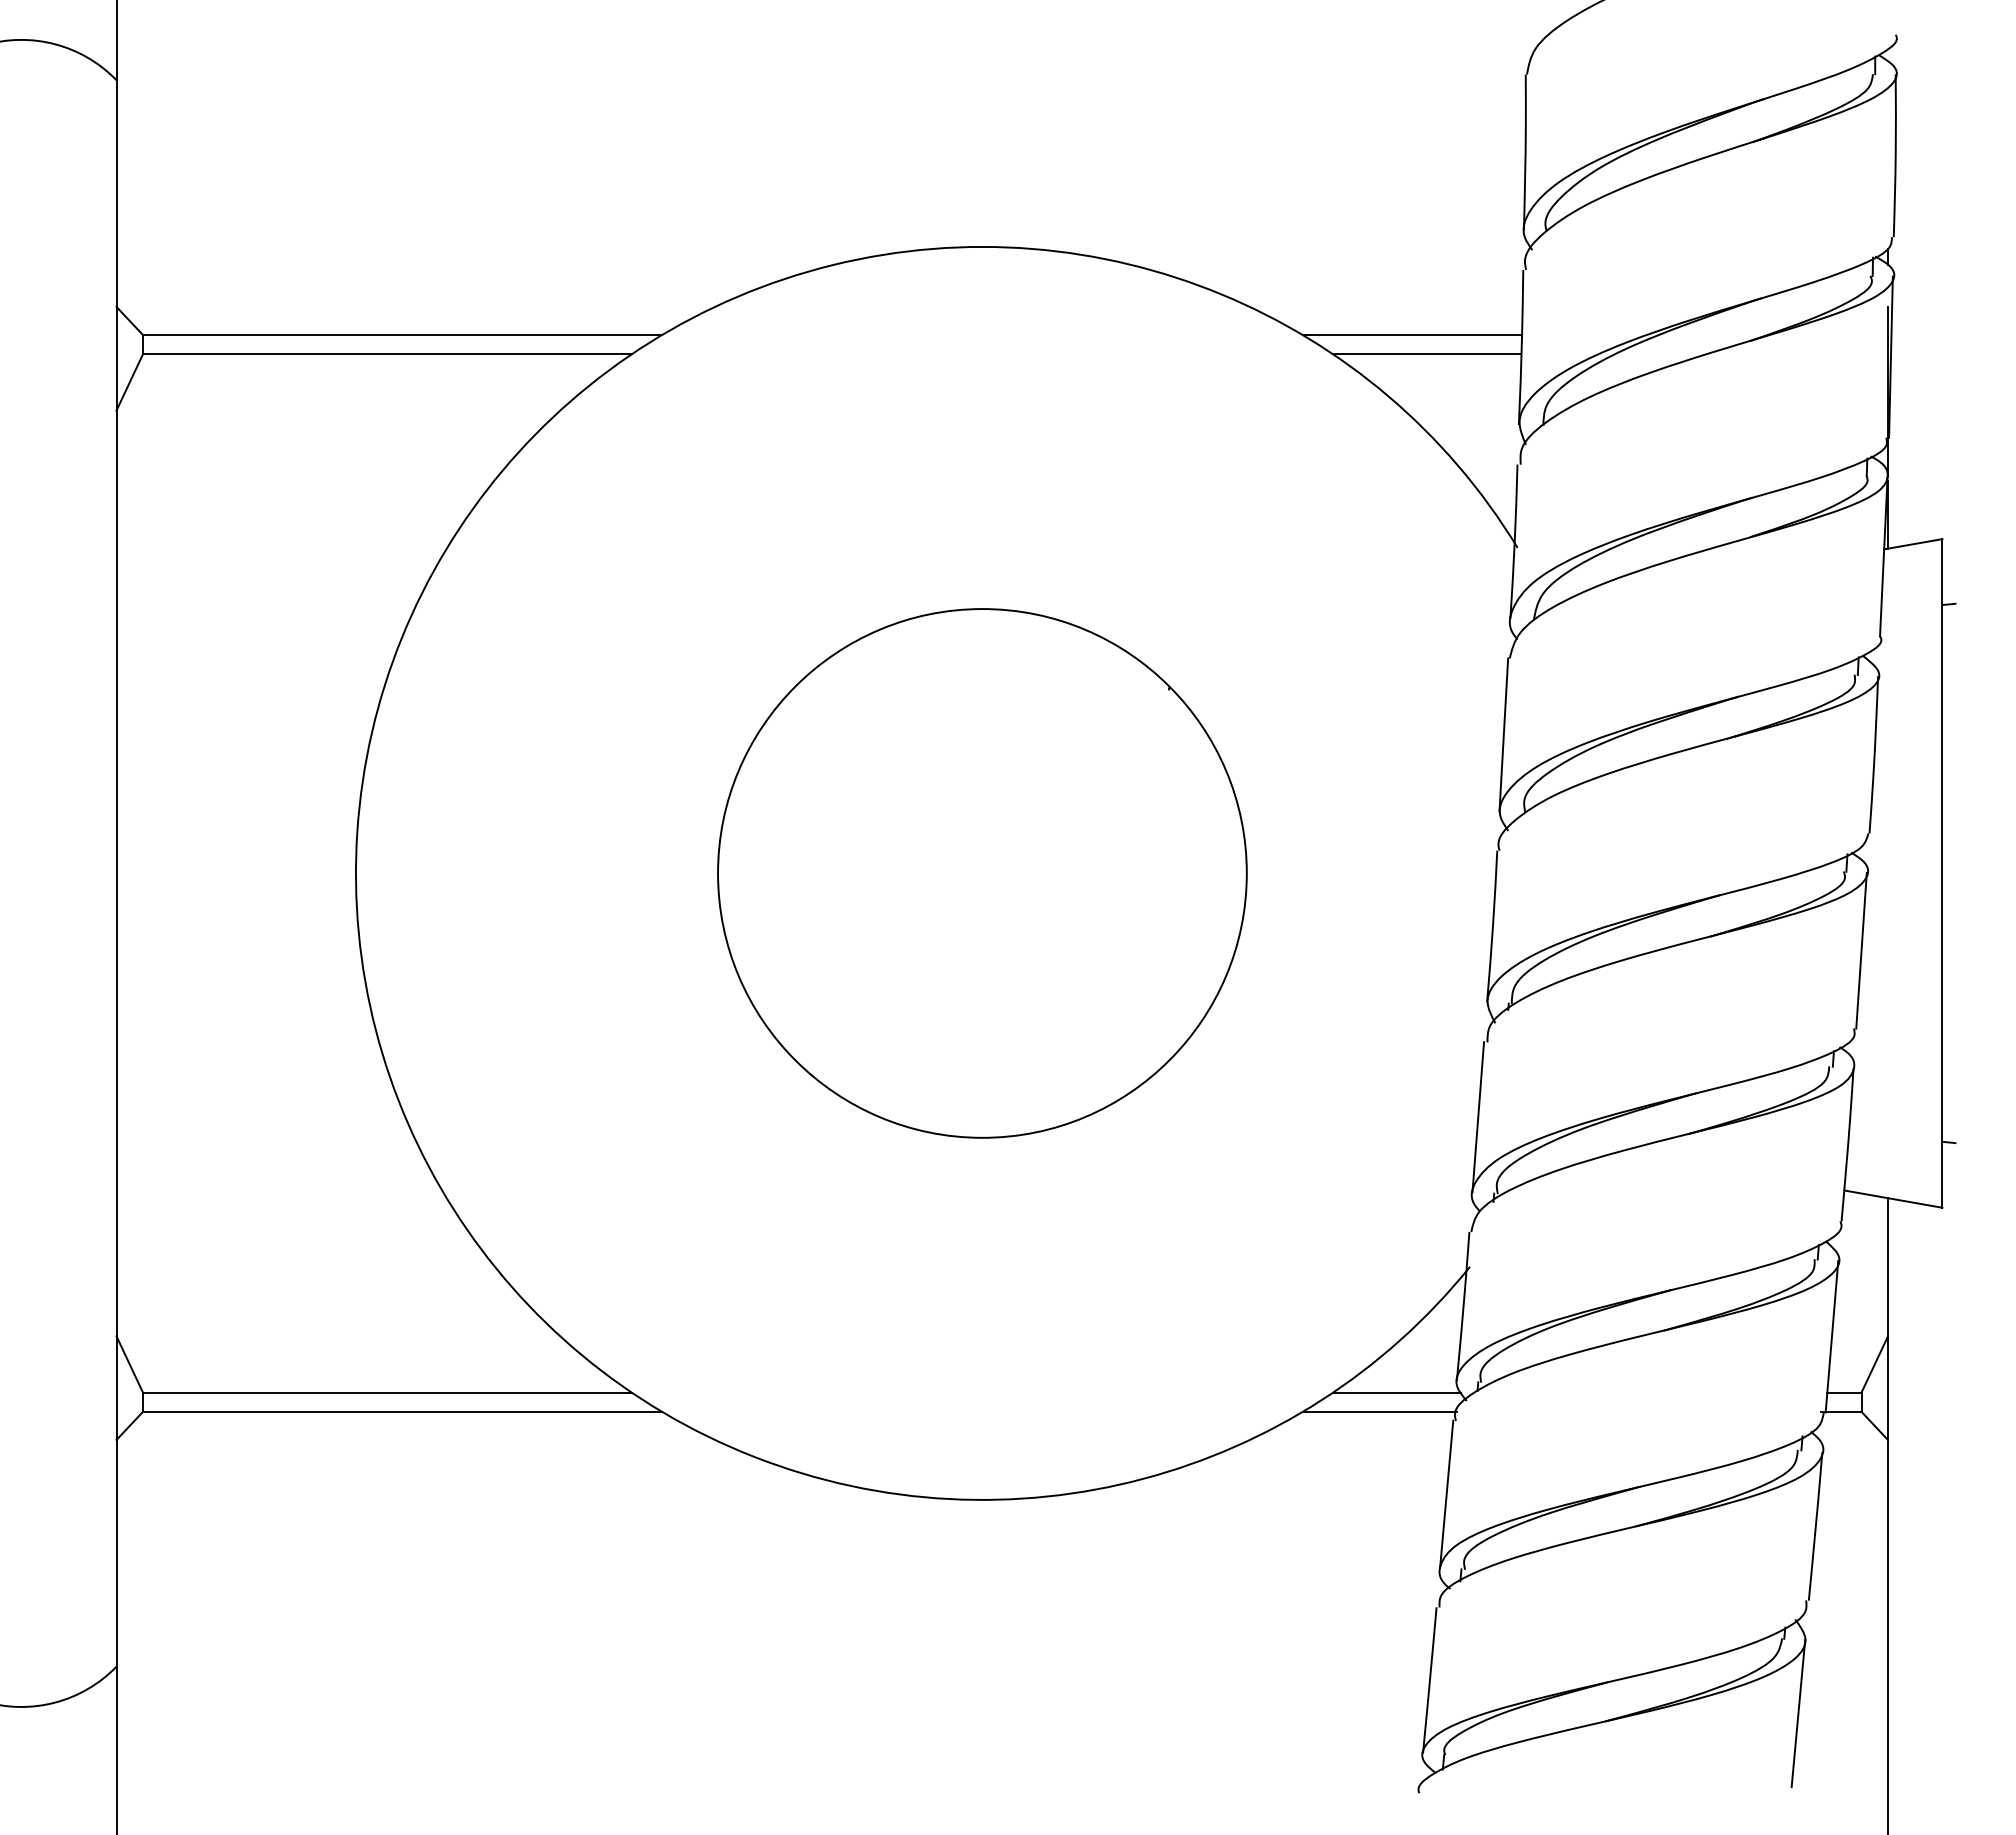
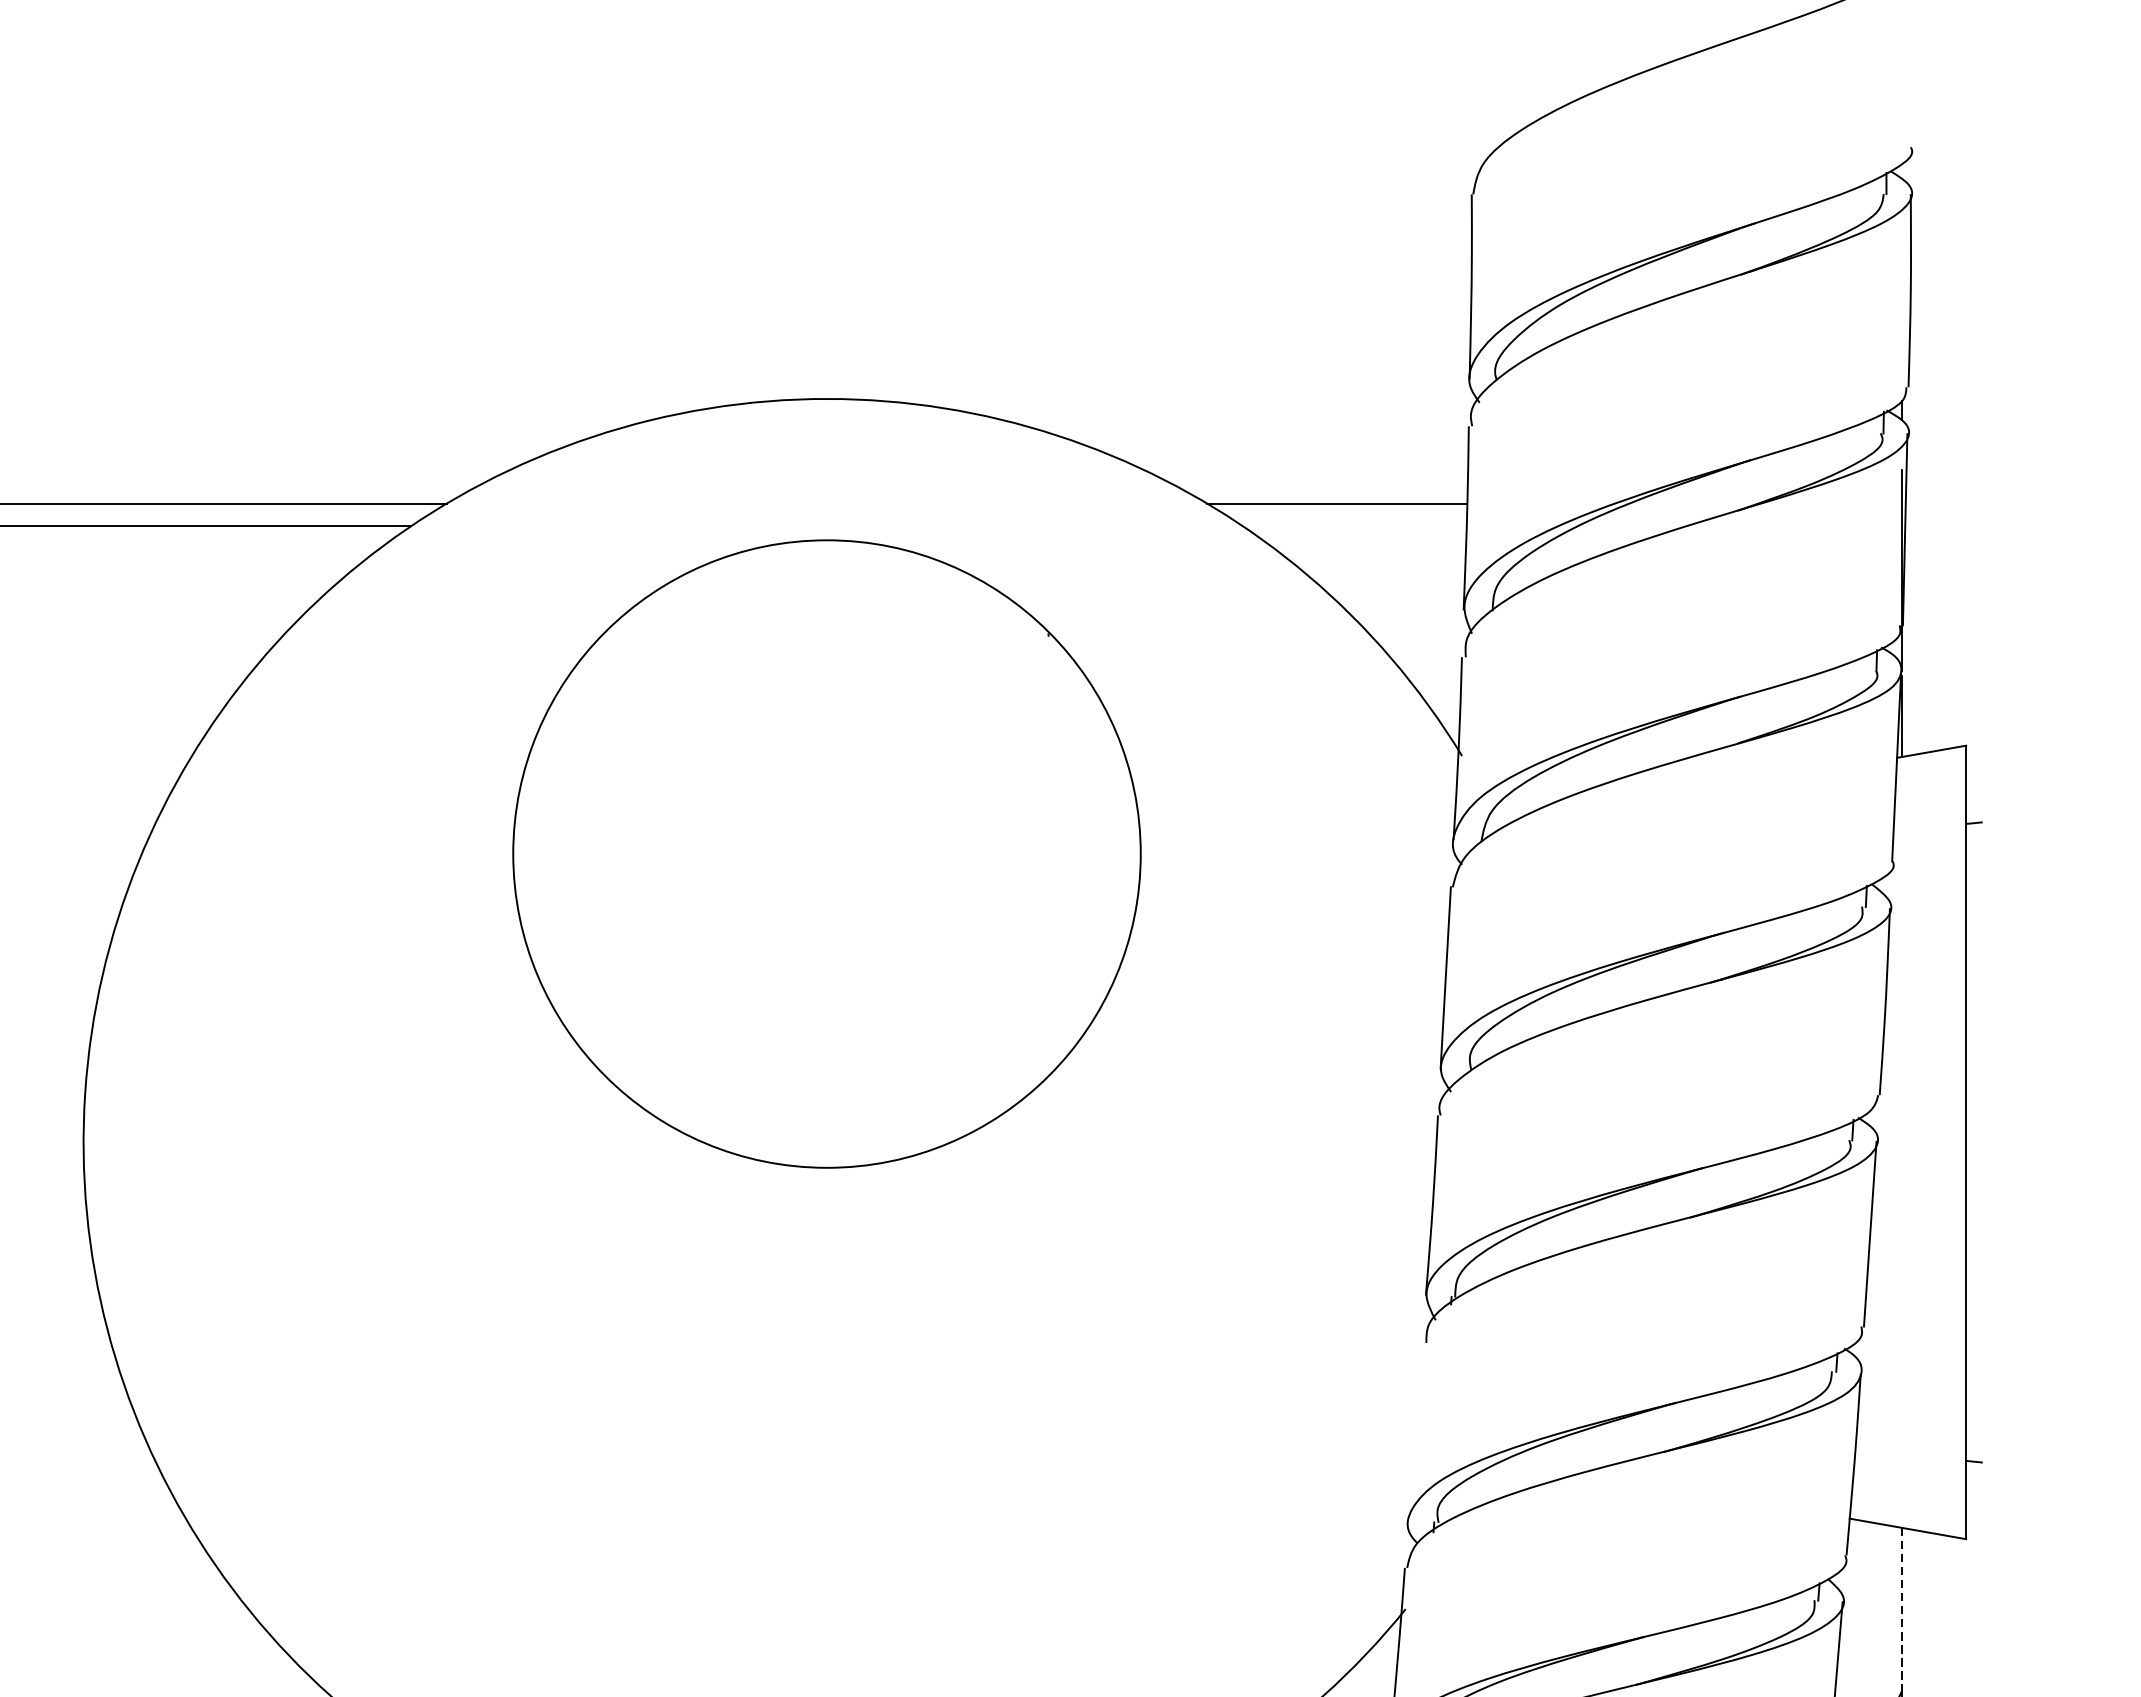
line: (1427, 354) -> (1355, 526), removed
part: (982, 873) -> (827, 854), moved
line: (1478, 1117) -> (1415, 1432), removed
line: (1887, 1267) -> (1901, 1610), solid -> dashed

